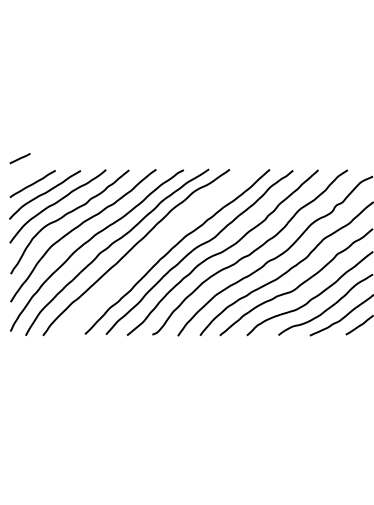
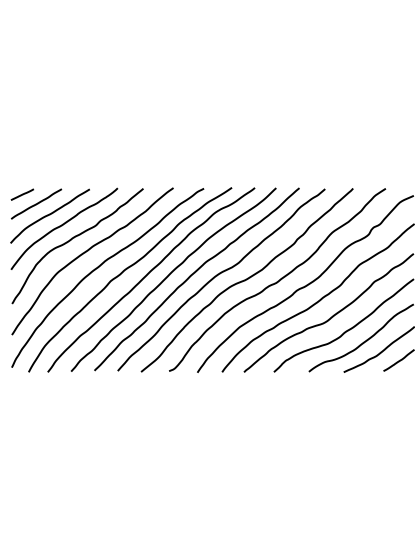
line: (19, 158) -> (21, 194), moved
curve: (153, 248) -> (170, 275), added

